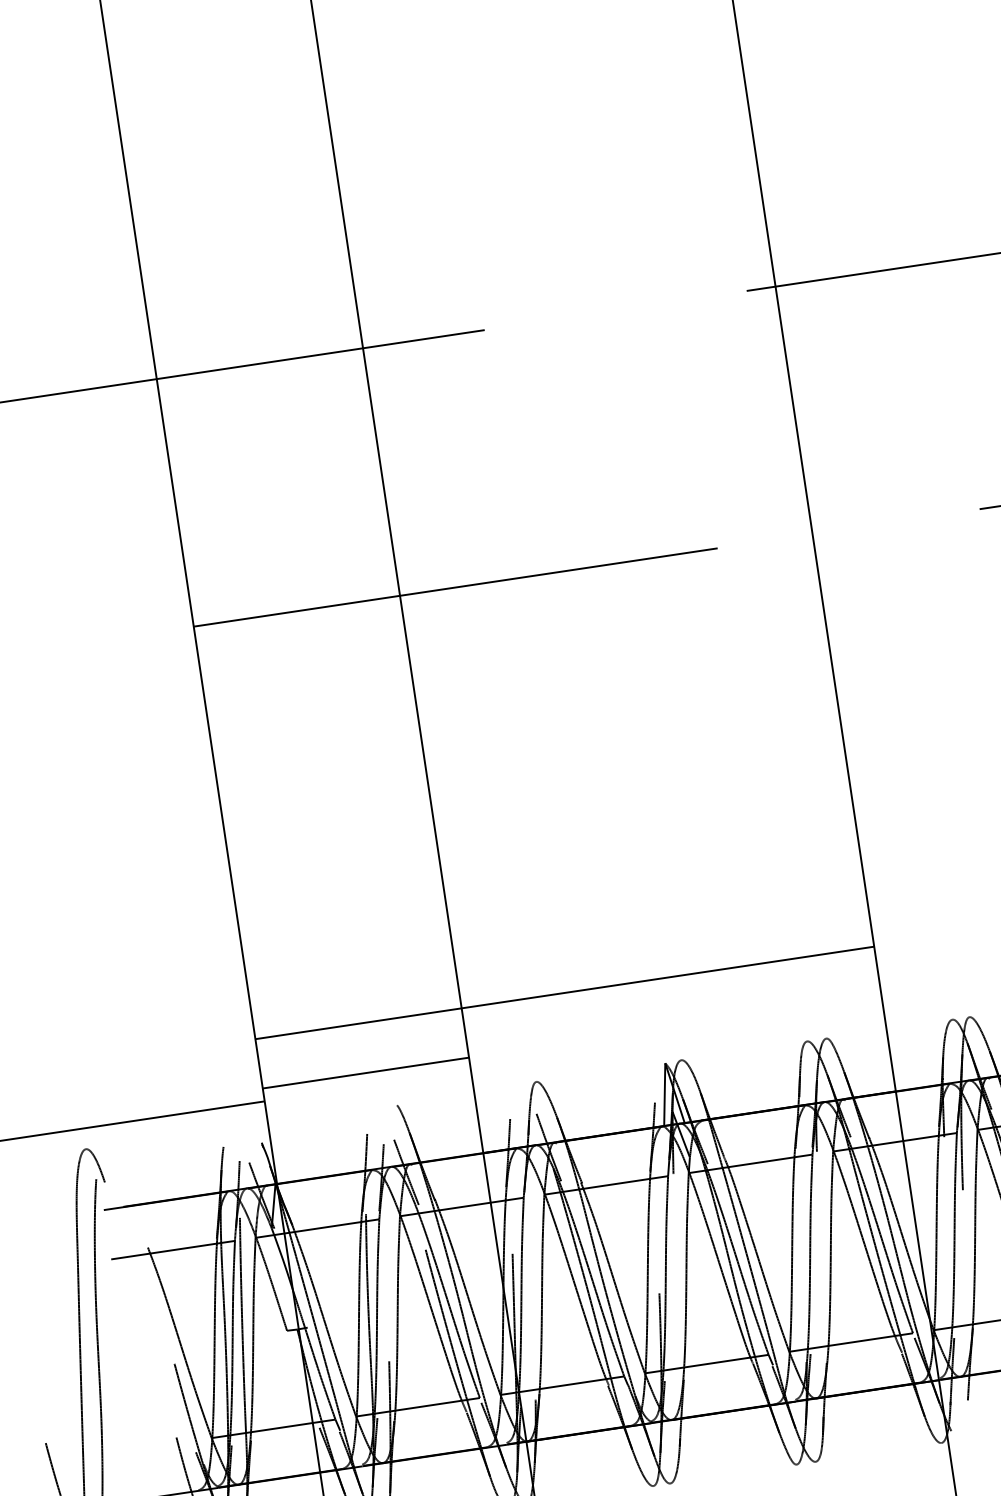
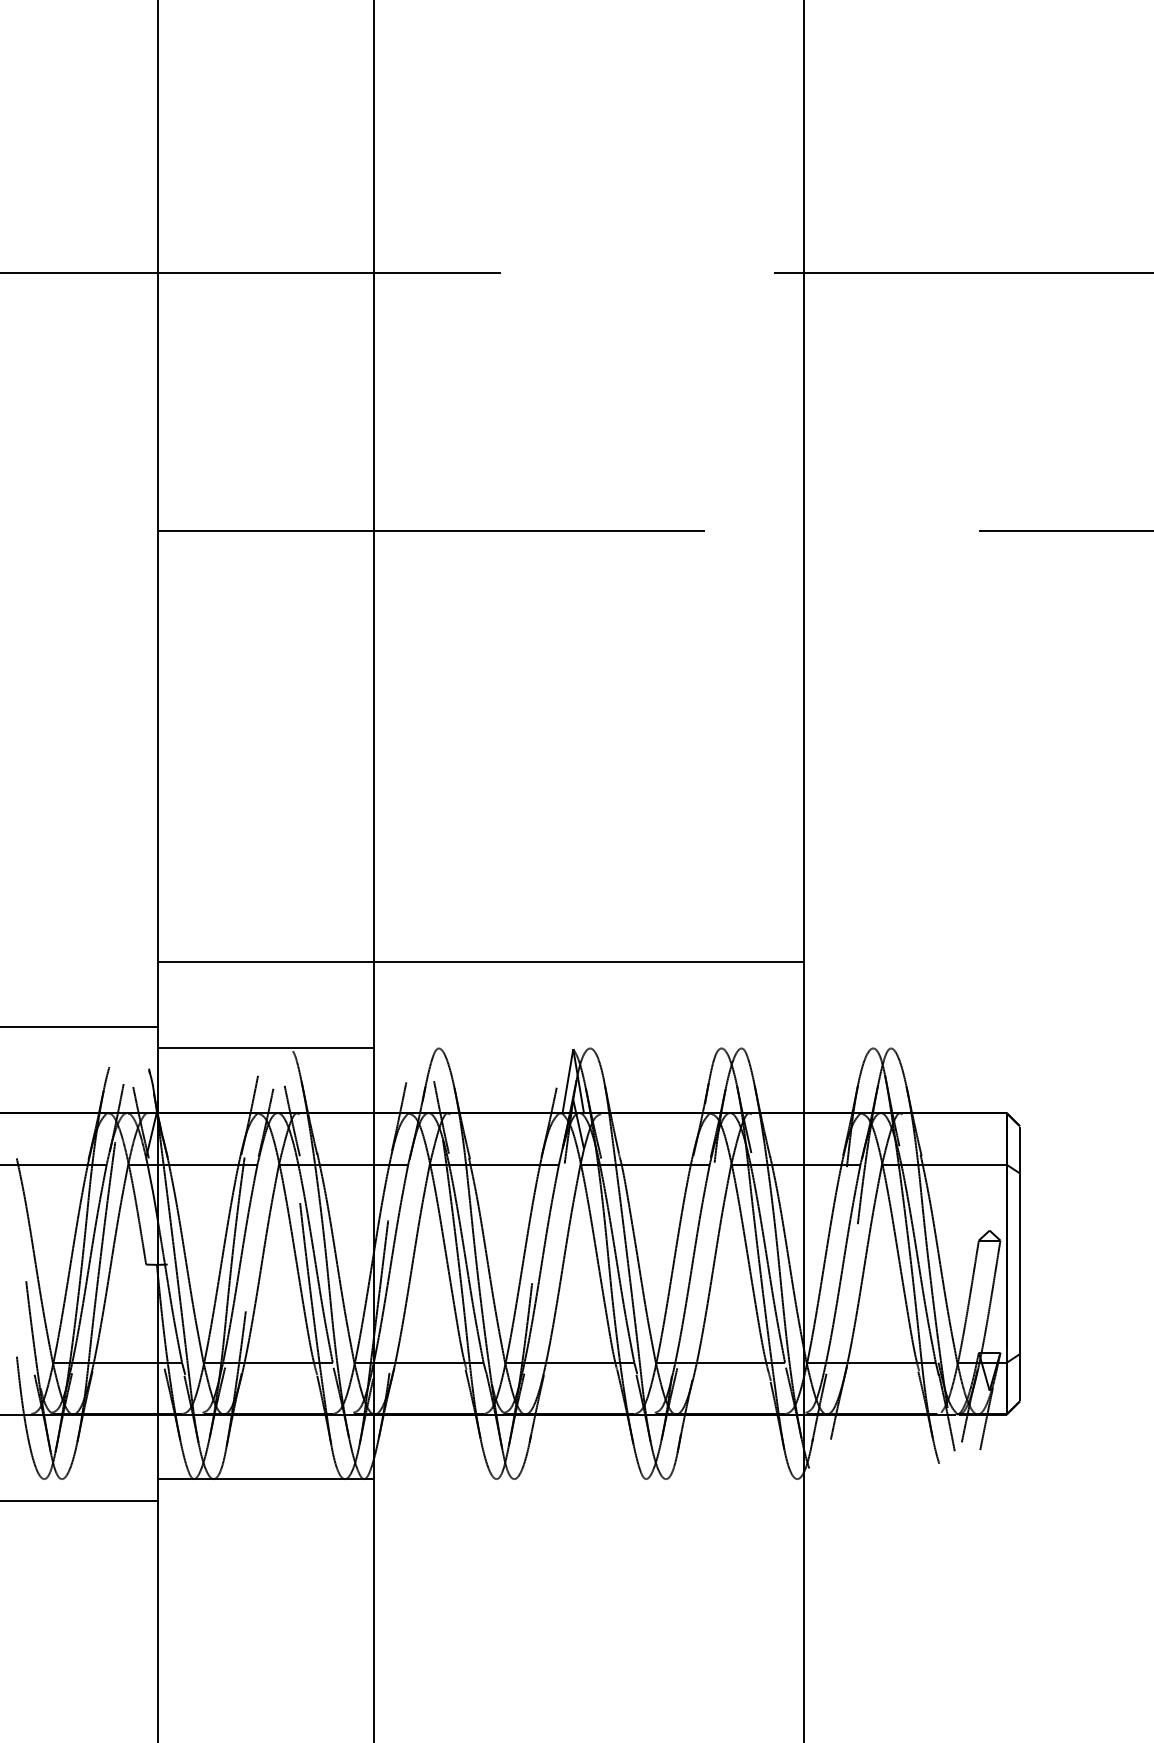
line: (365, 1073) -> (265, 1048), moved

